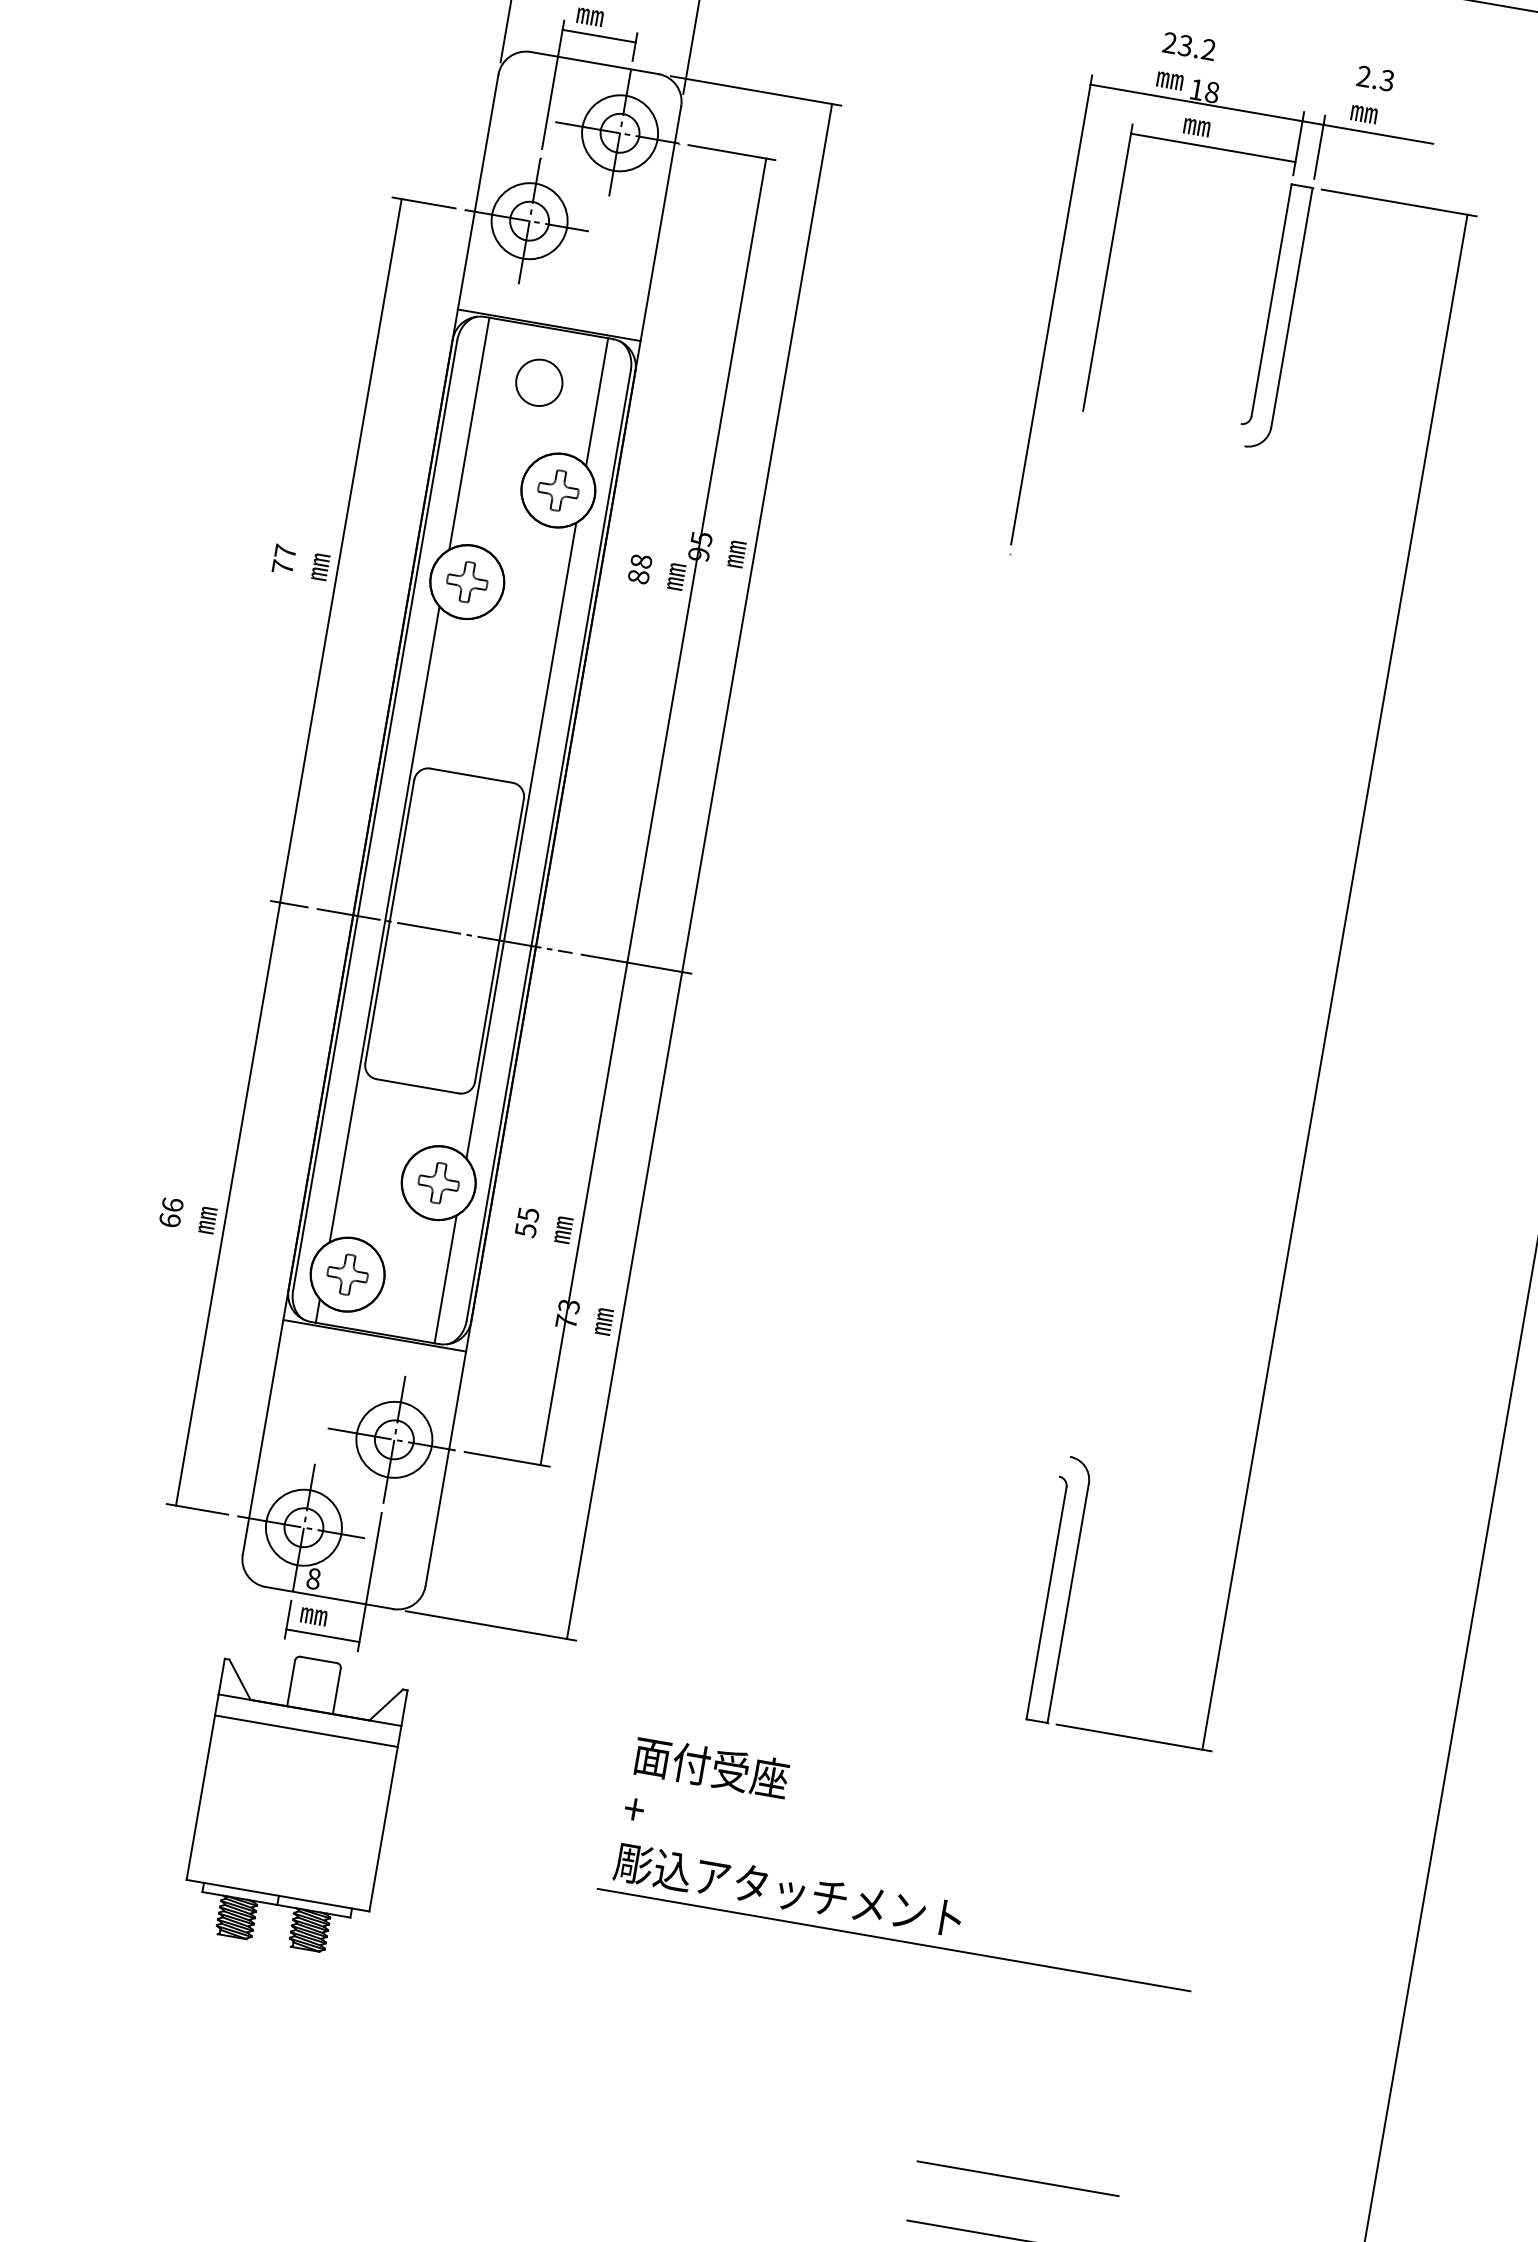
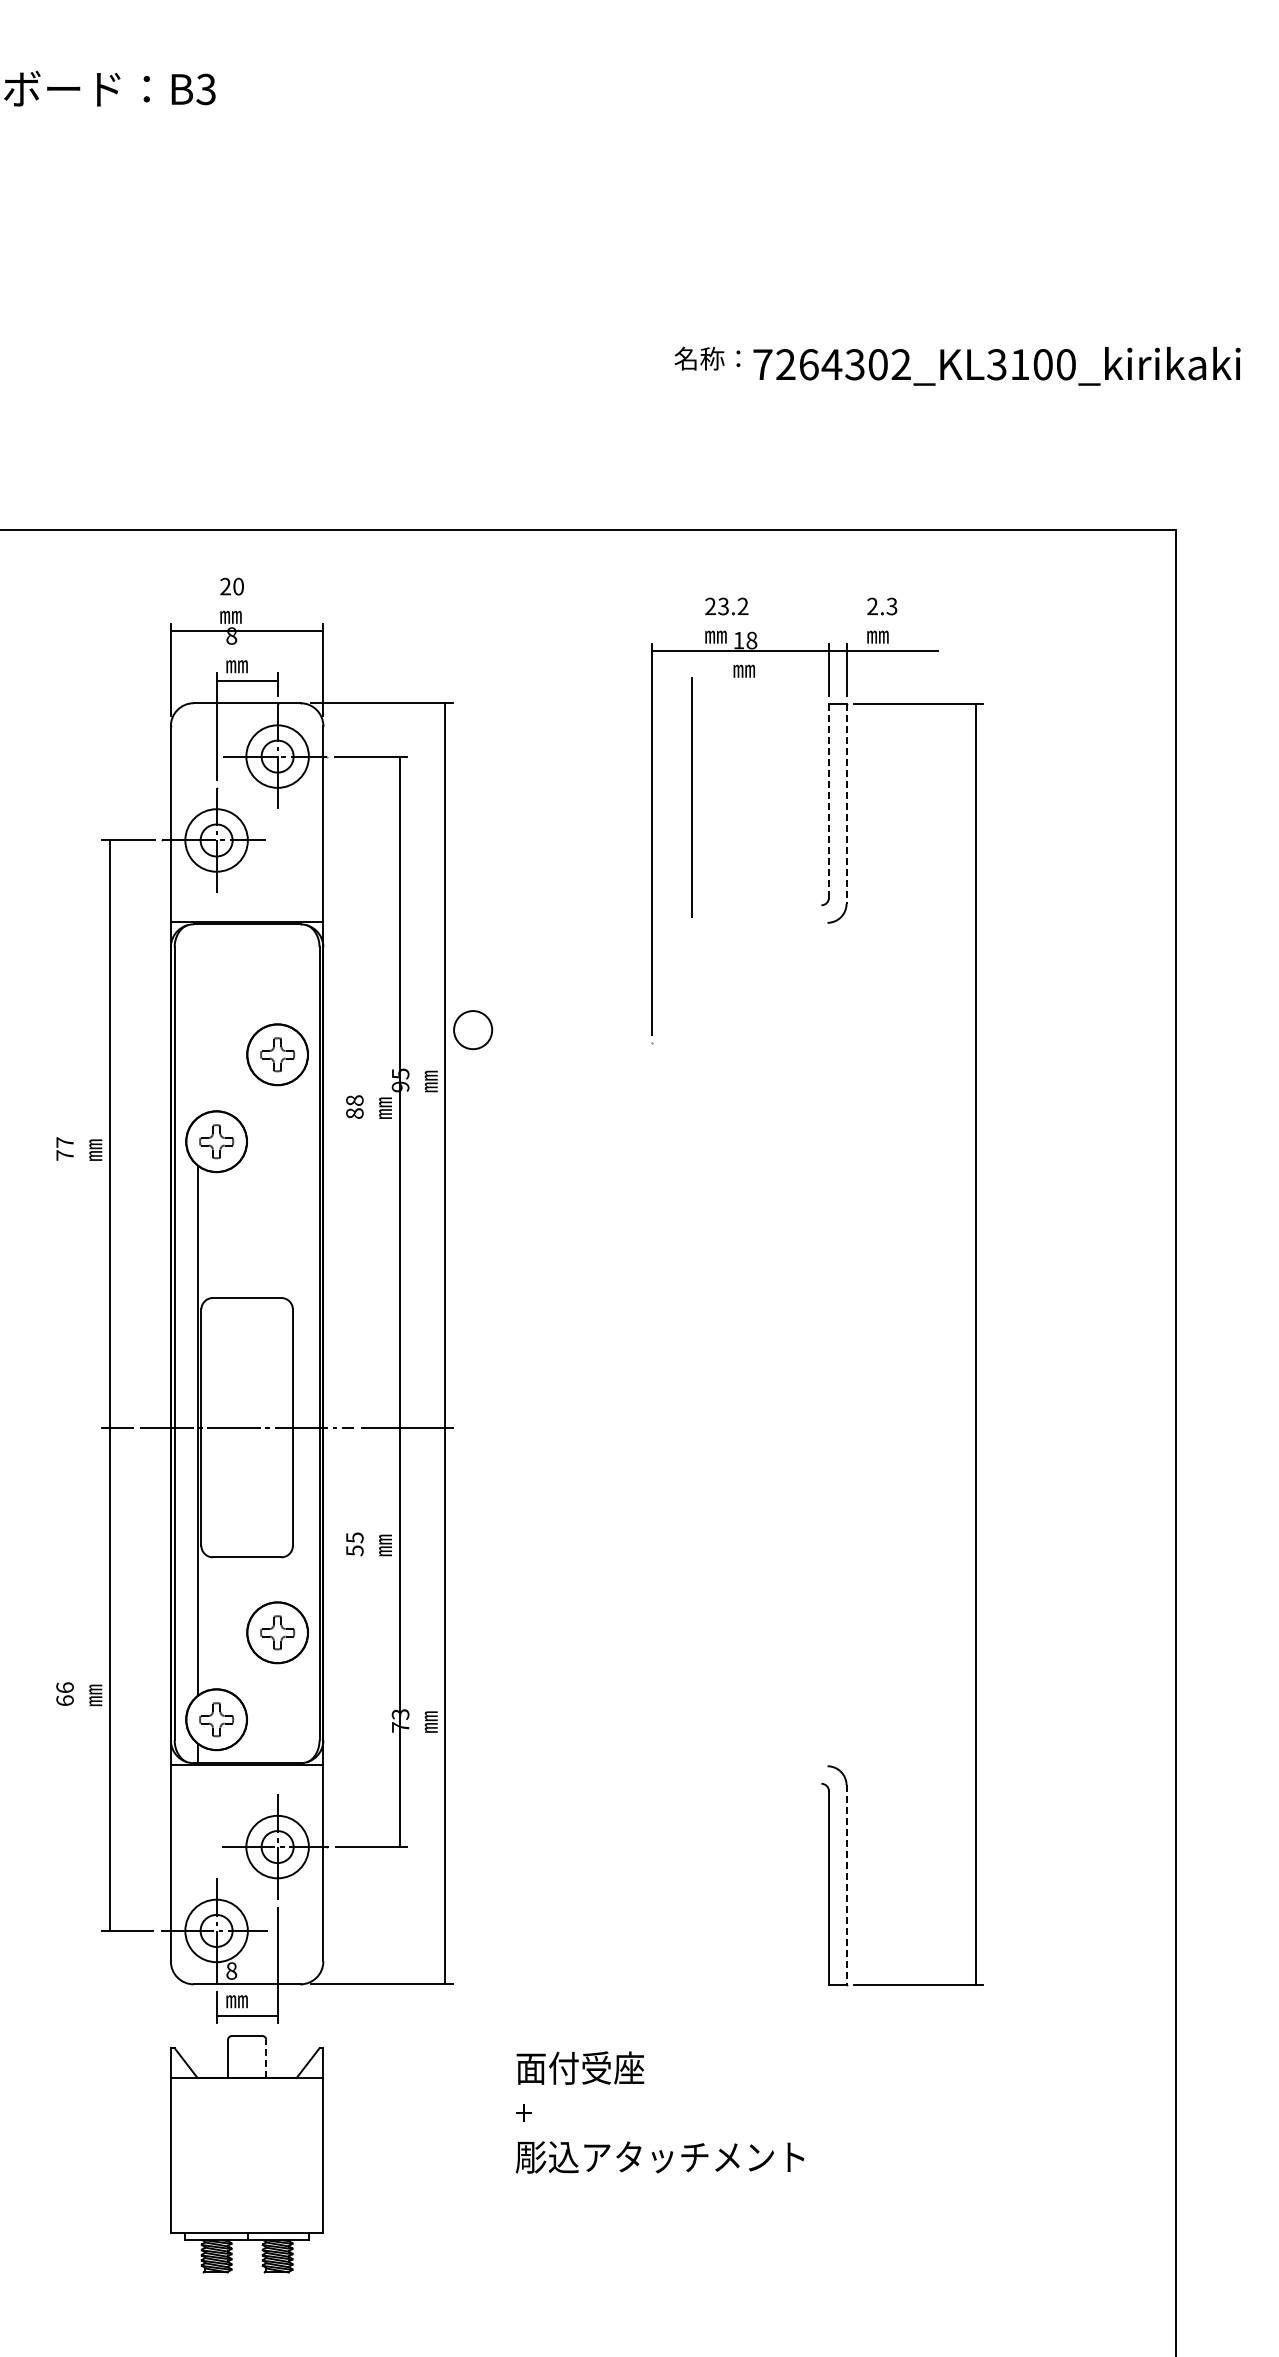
line: (1213, 148) -> (760, 685), removed
line: (1272, 300) -> (829, 800), solid -> dashed
line: (1291, 307) -> (846, 803), solid -> dashed
part: (539, 383) -> (473, 1030), moved
line: (596, 401) -> (296, 977), removed
line: (469, 432) -> (197, 1020), removed
line: (521, 840) -> (296, 1343), removed
text: (543, 1225) -> (368, 1544), moved
line: (445, 1278) -> (296, 1709), removed
line: (1068, 1603) -> (846, 1885), solid -> dashed
line: (337, 1690) -> (266, 2058), solid -> dashed
line: (305, 1731) -> (246, 2095), removed
line: (893, 1940) -> (752, 2182), removed

